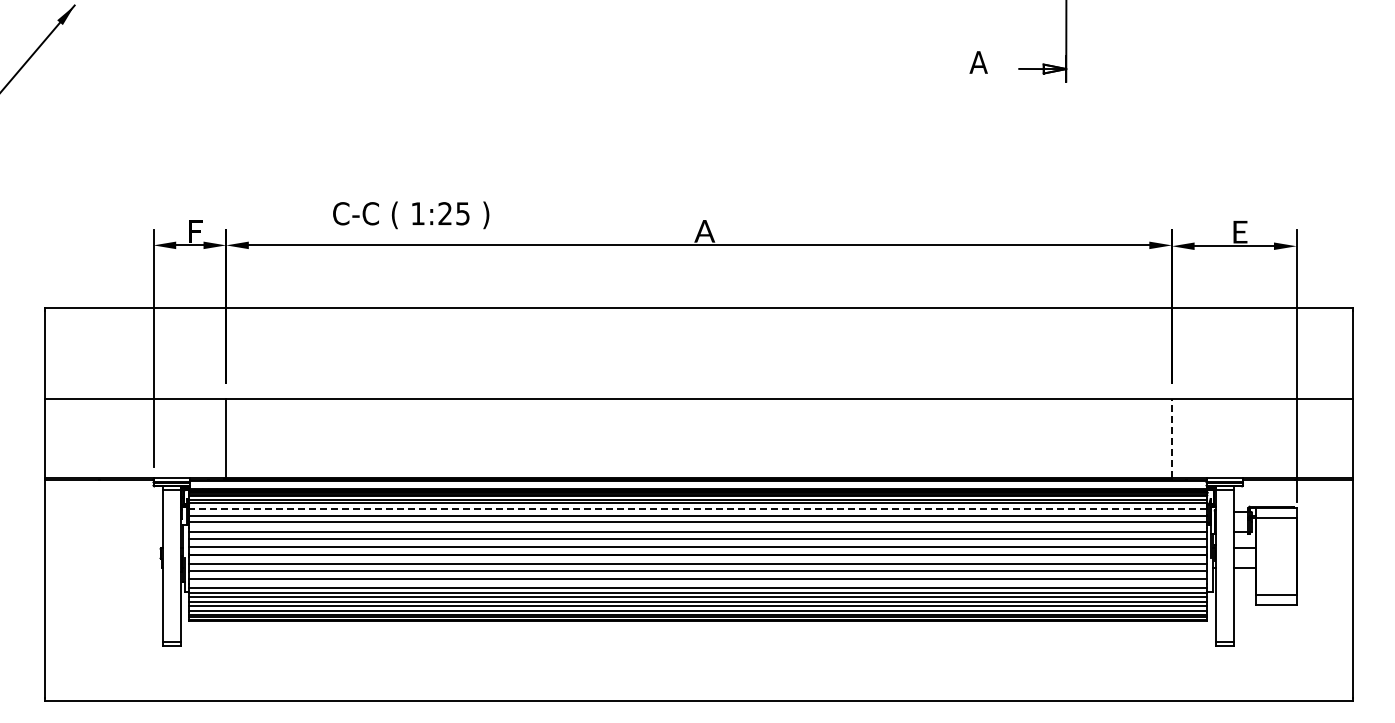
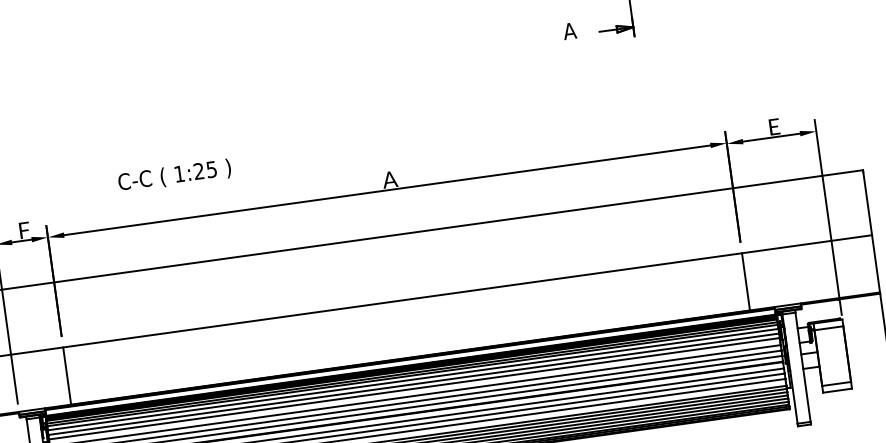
text: (411, 215) -> (174, 175), moved
line: (1171, 438) -> (745, 281), dashed -> solid
line: (697, 509) -> (412, 380), dashed -> solid

